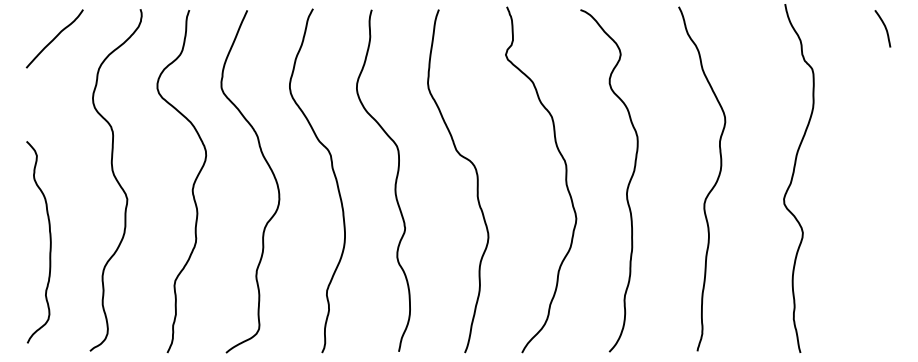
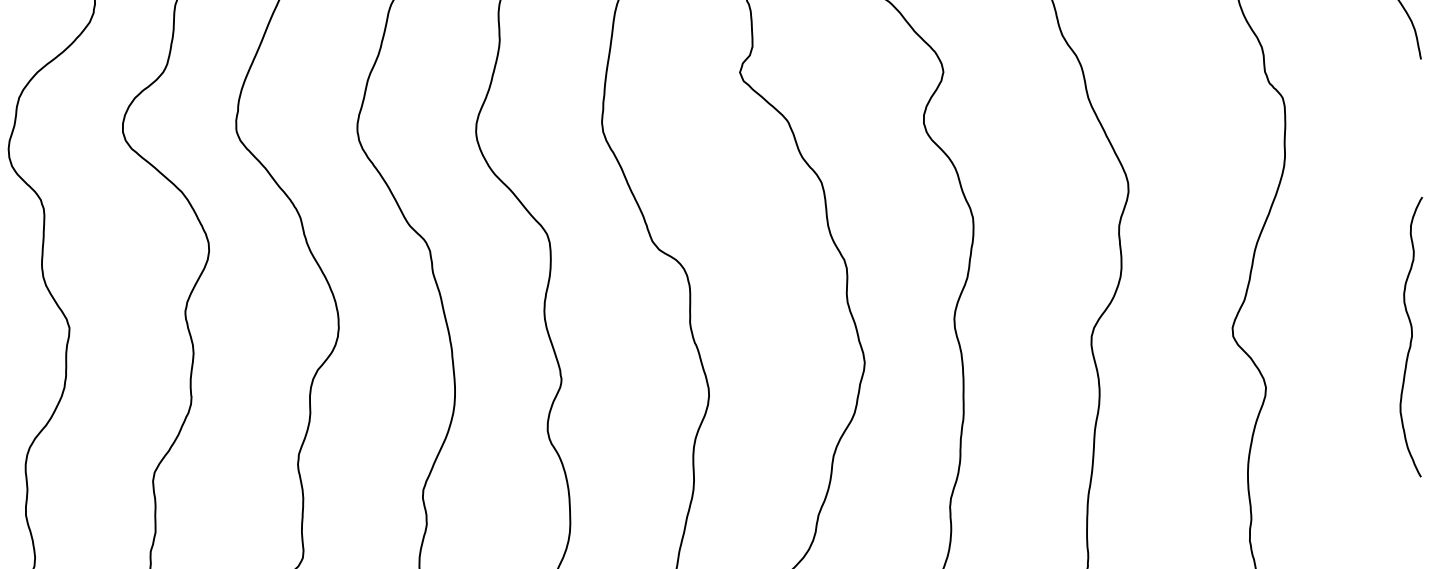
curve: (884, 204) -> (1410, 337), added

